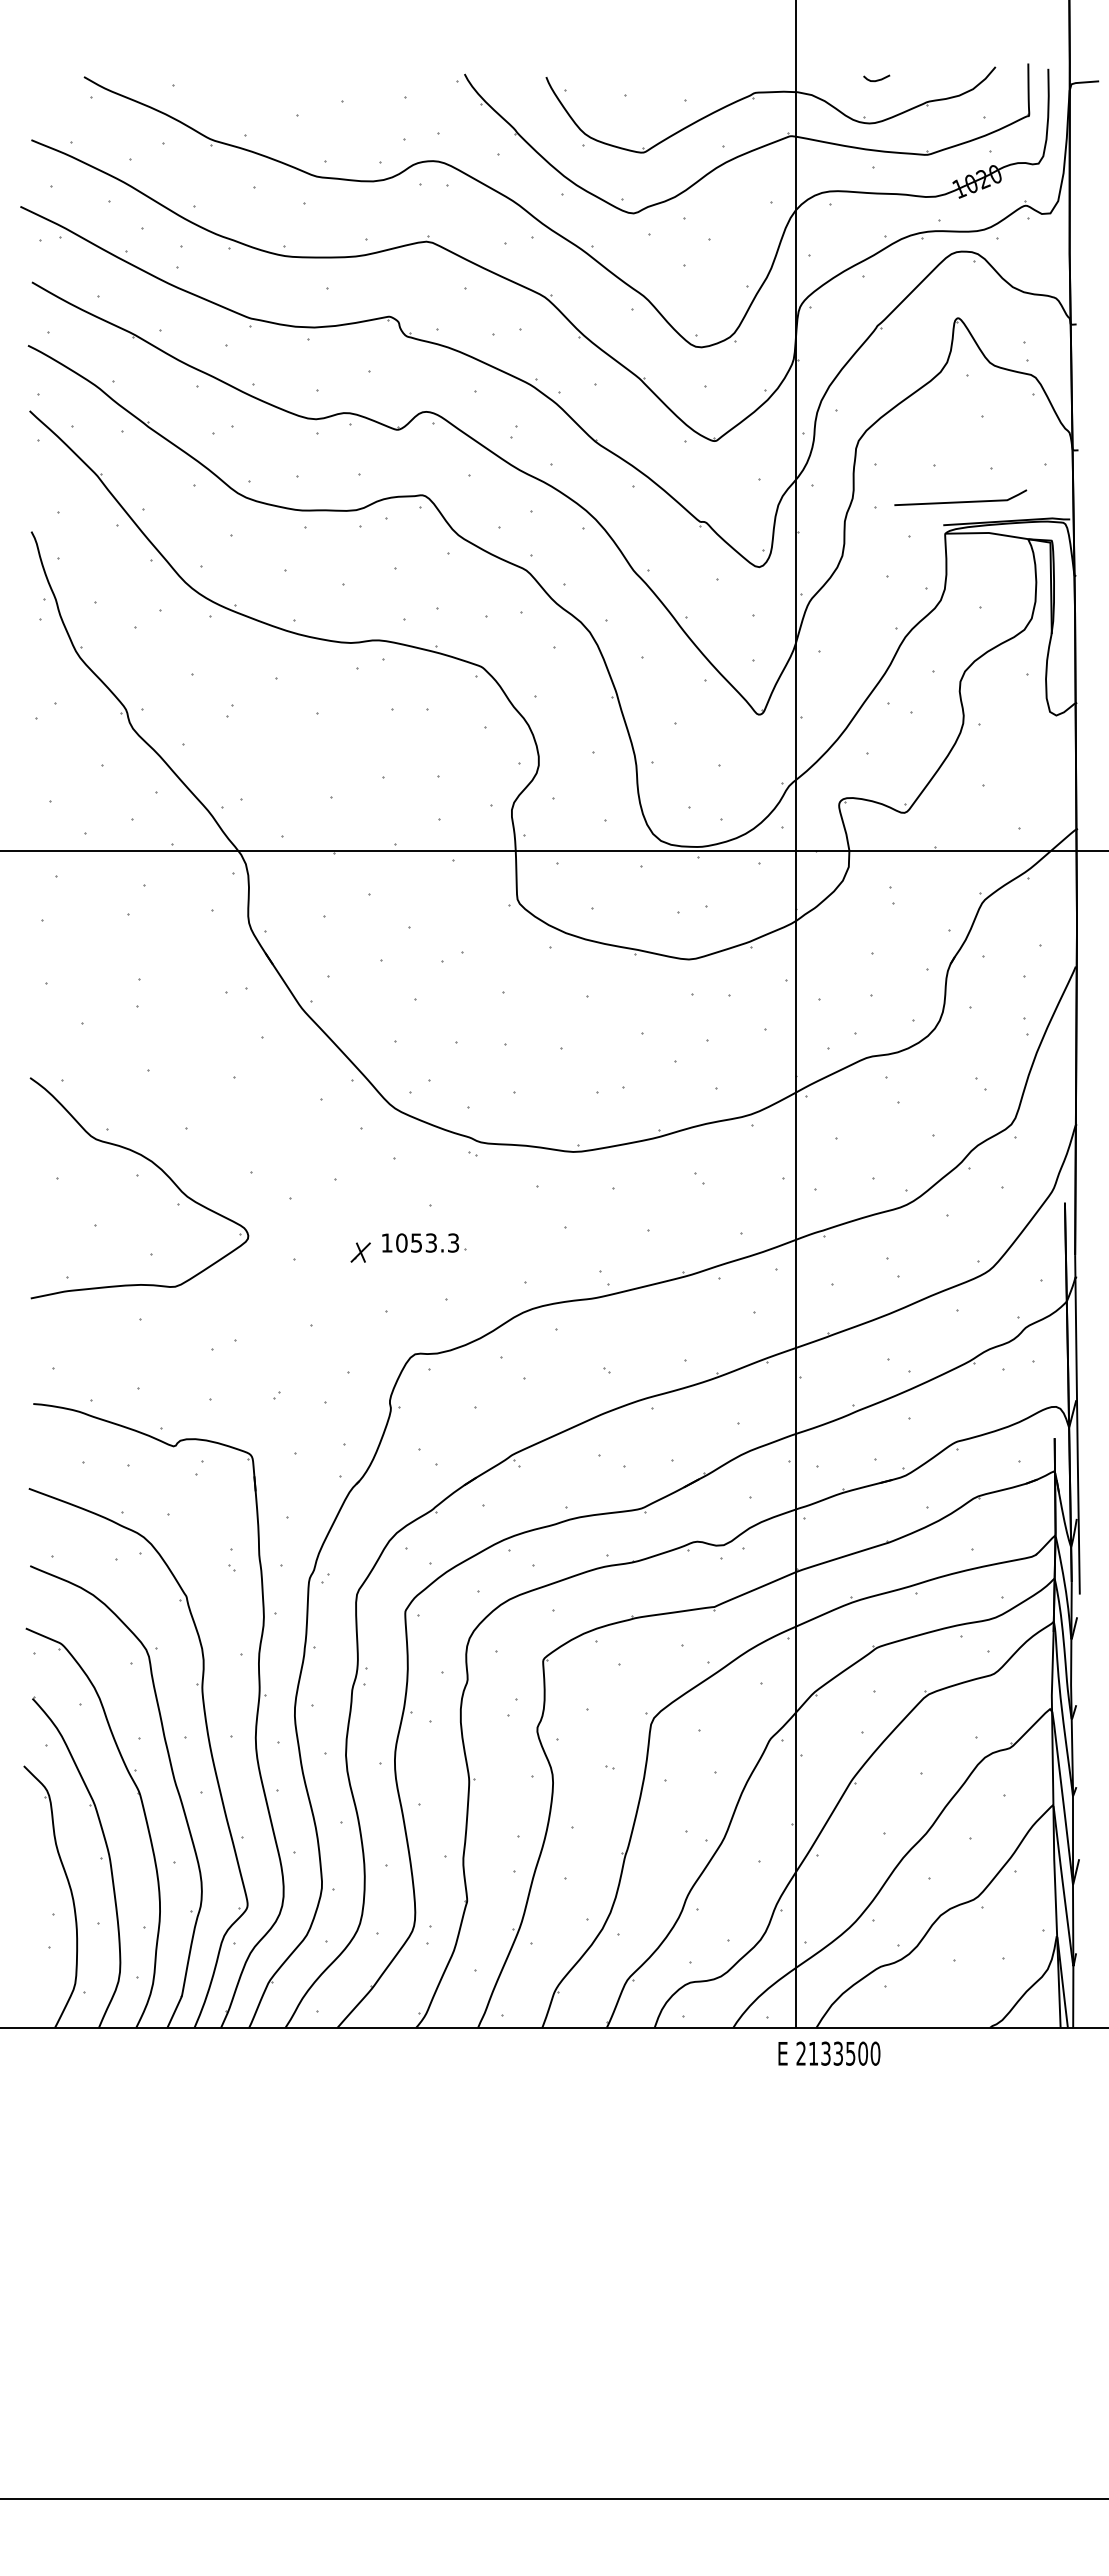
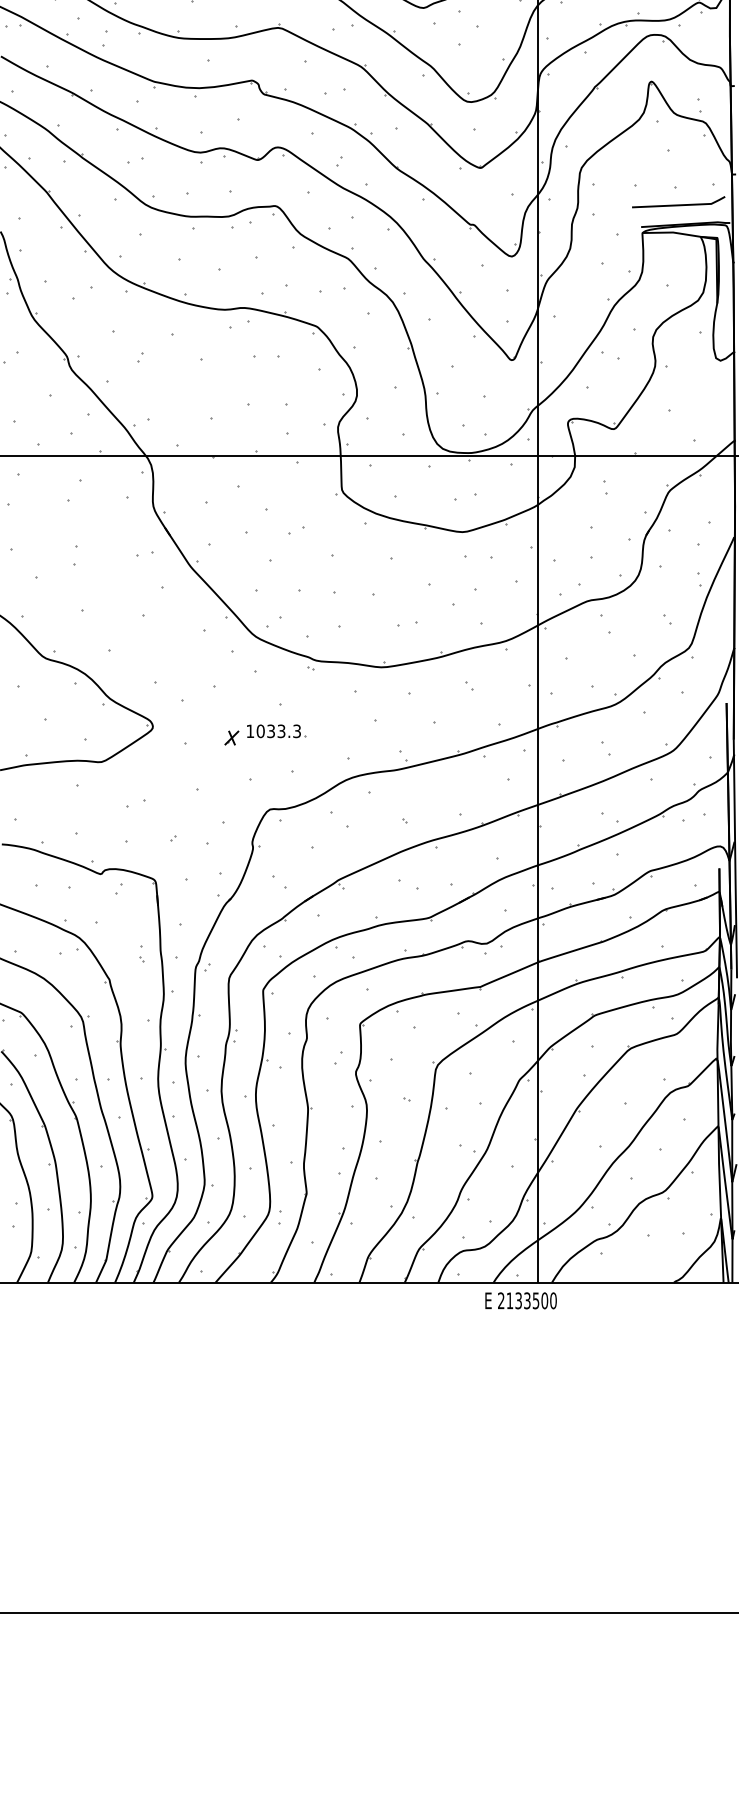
line: (960, 501) -> (678, 204), moved
text: (416, 1242) -> (271, 730), 1053.3 -> 1033.3
text: (829, 2053) -> (521, 1300), moved

